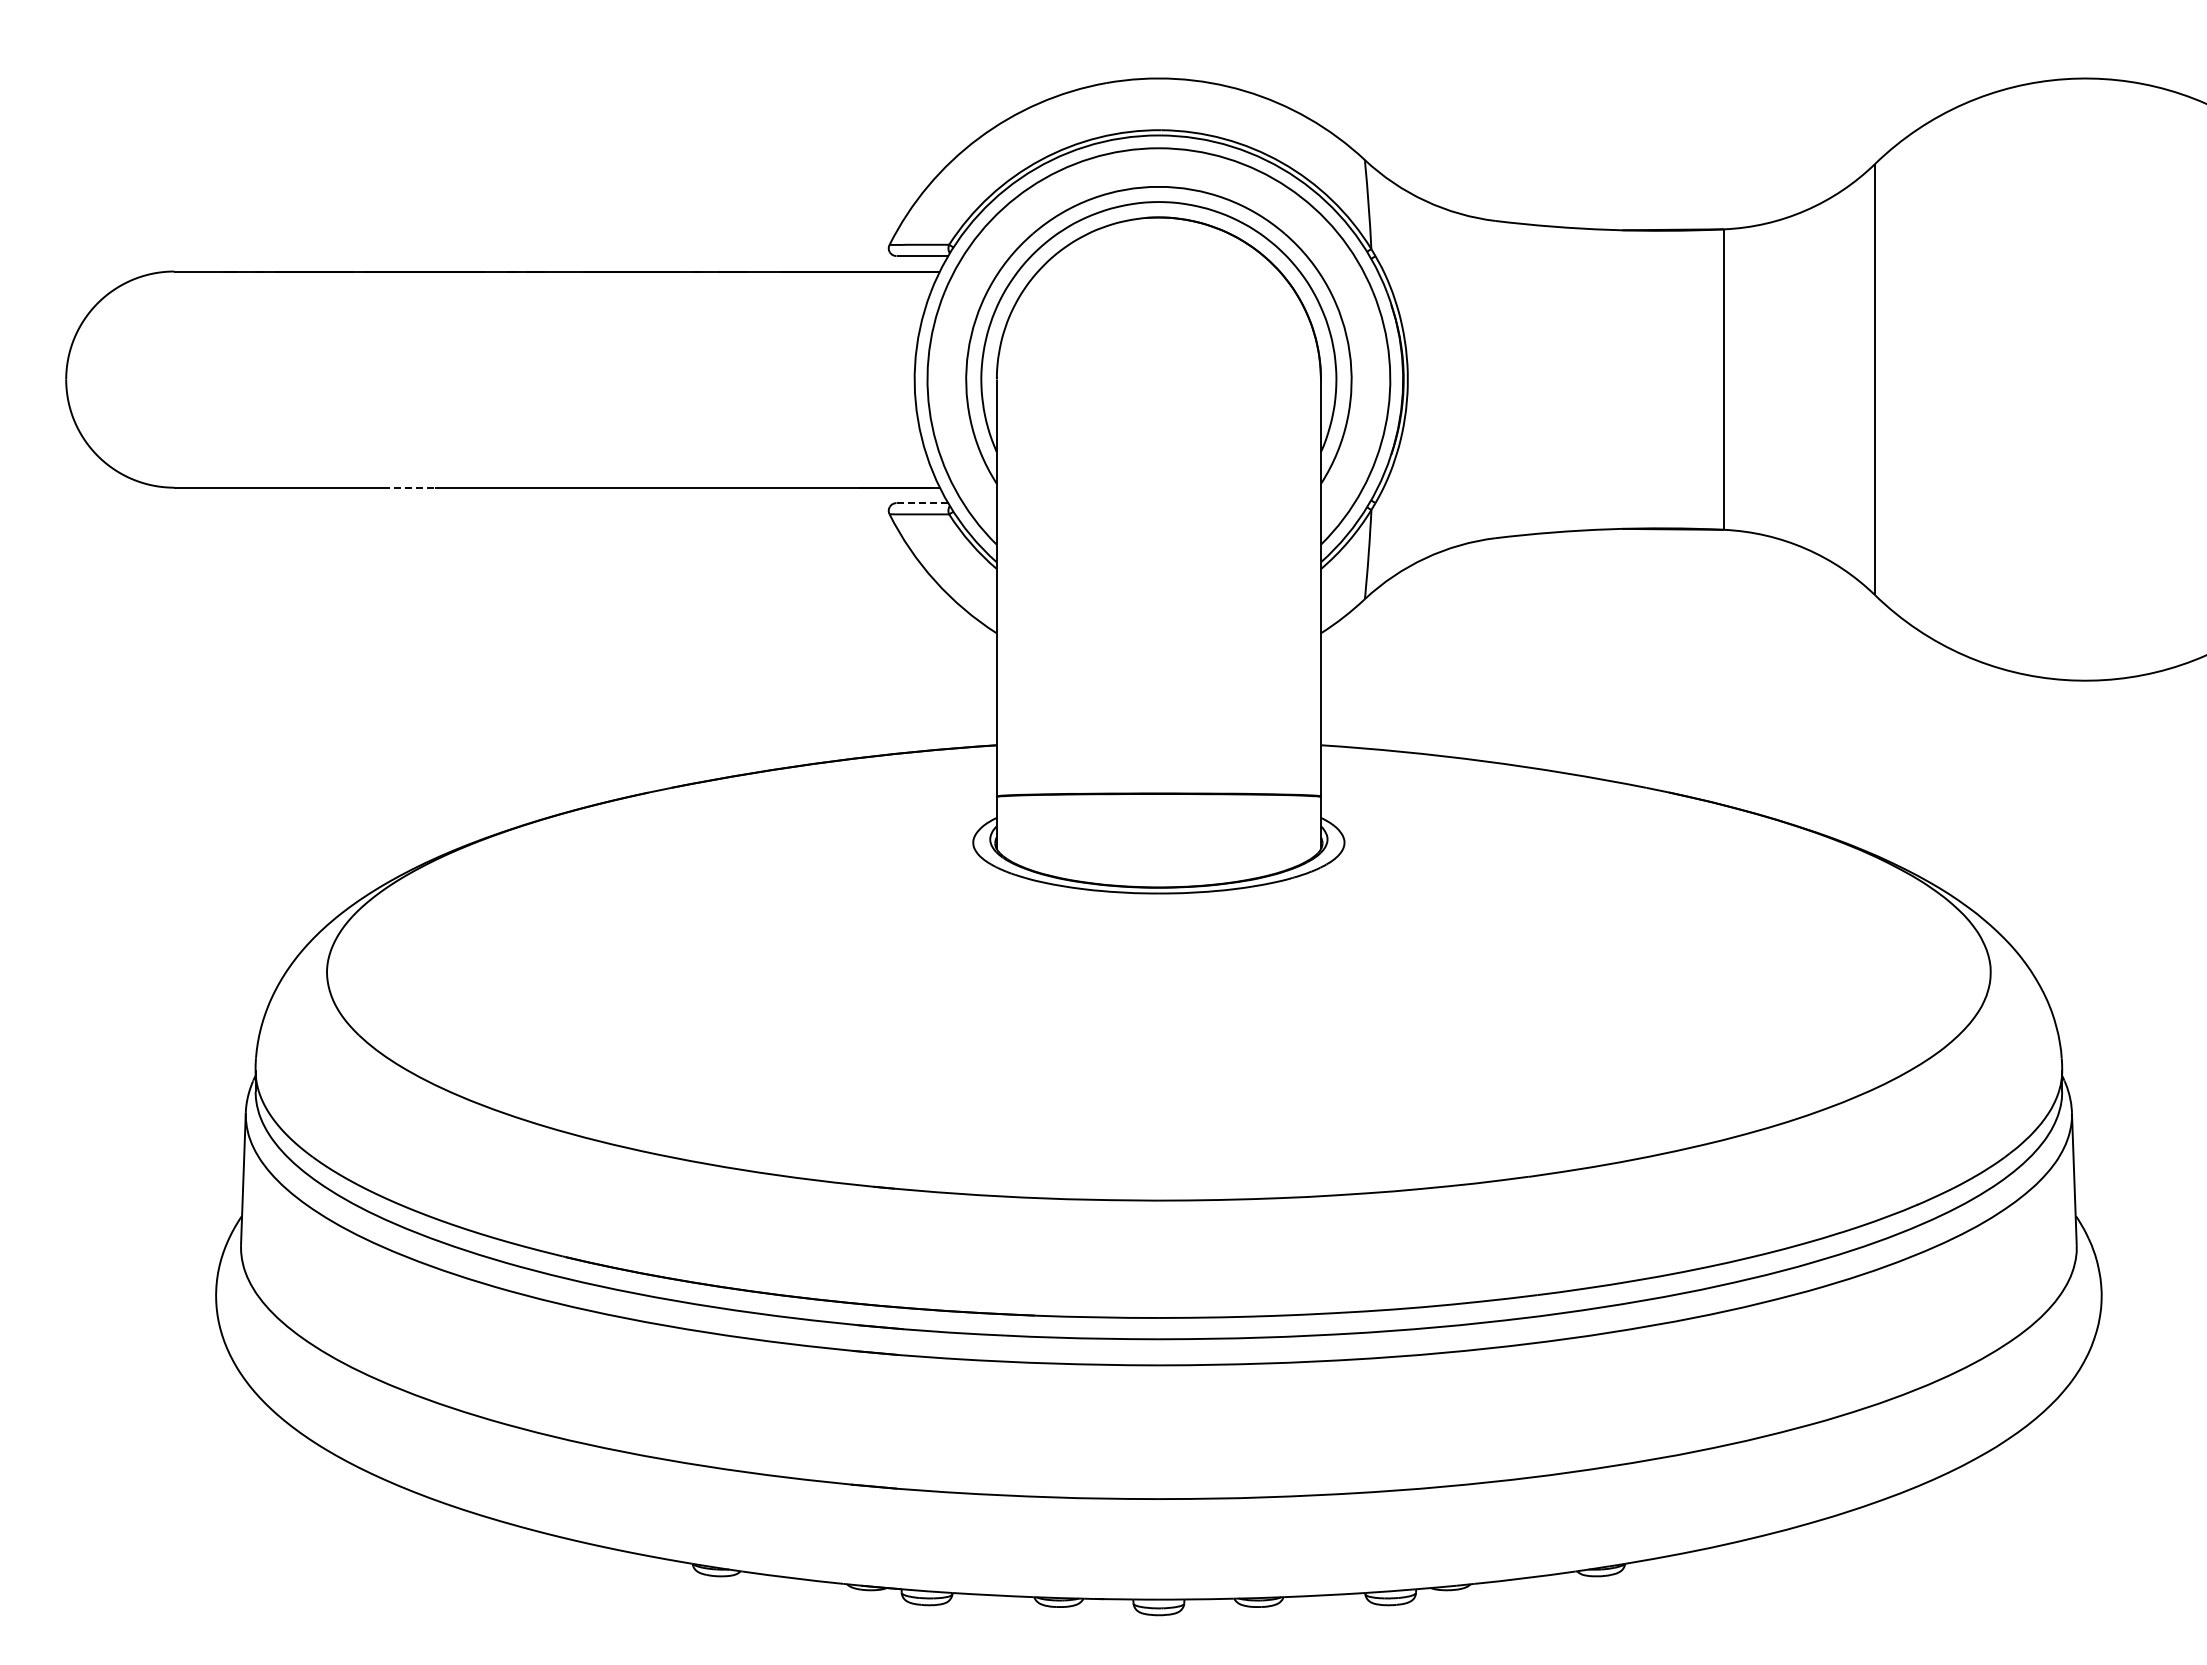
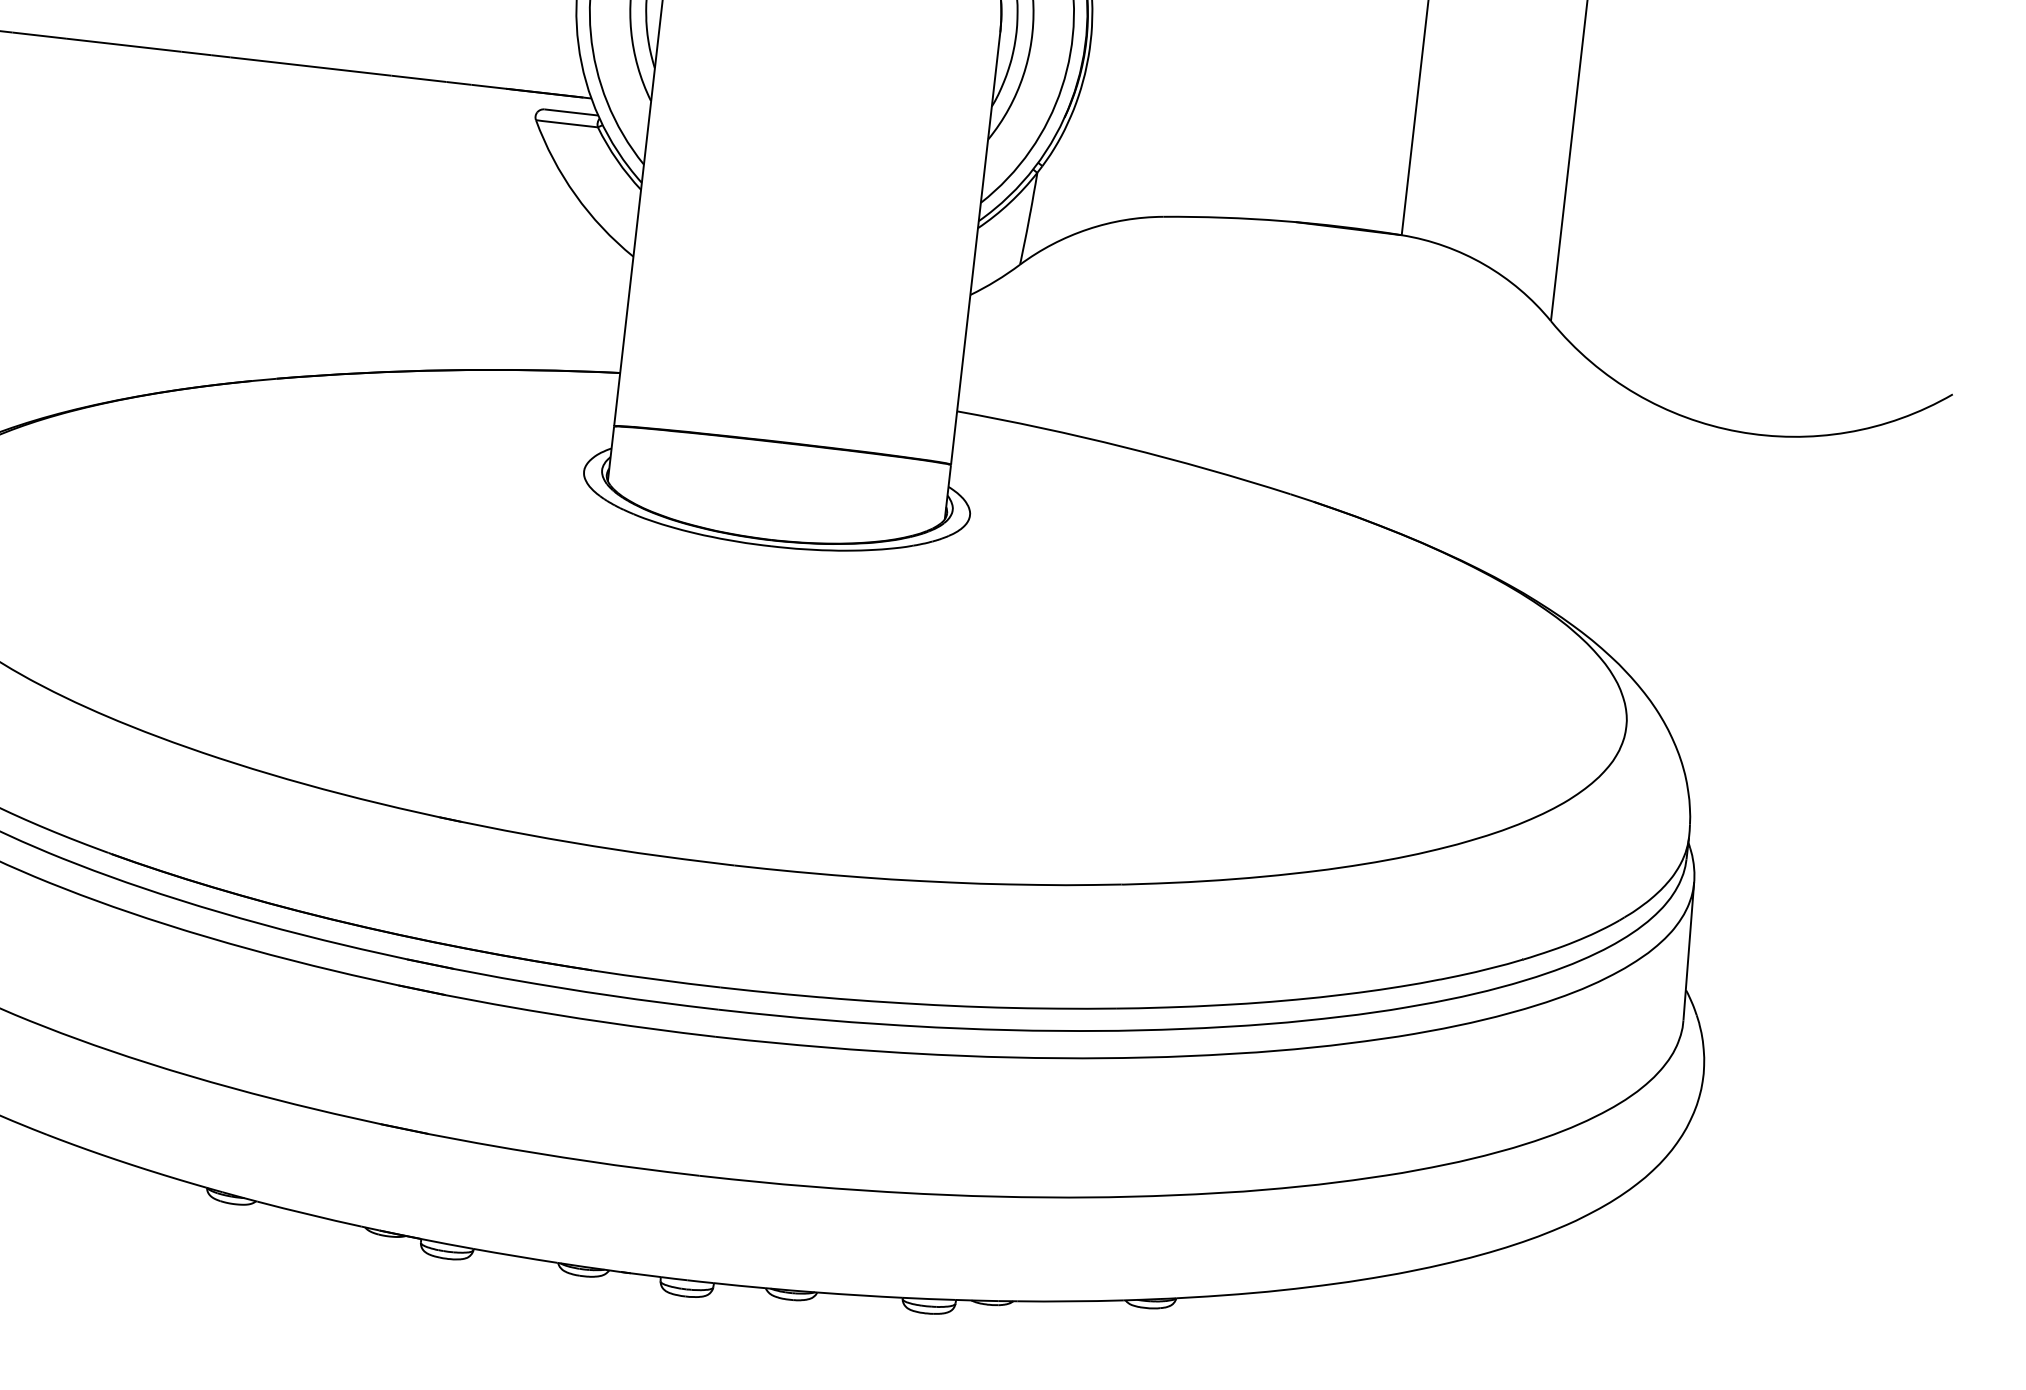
line: (408, 487) -> (39, 35), dashed -> solid
line: (922, 503) -> (571, 112), dashed -> solid

